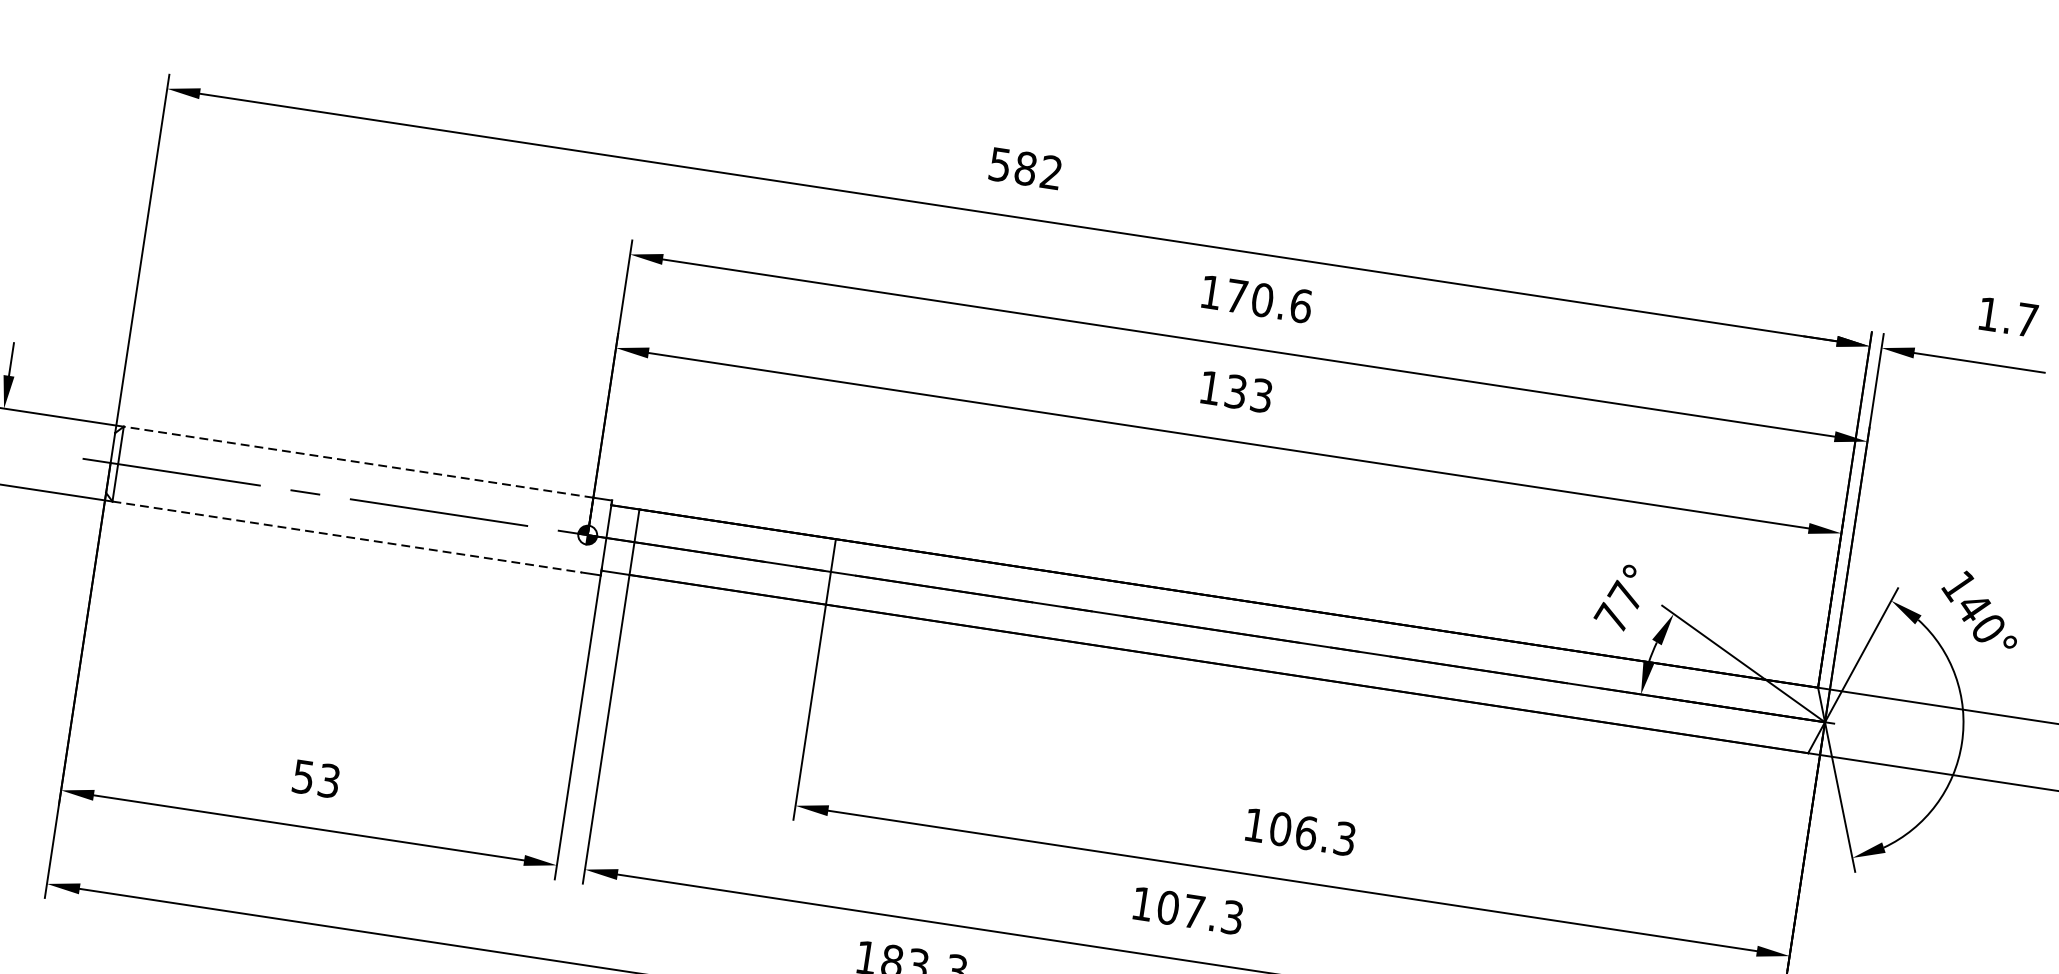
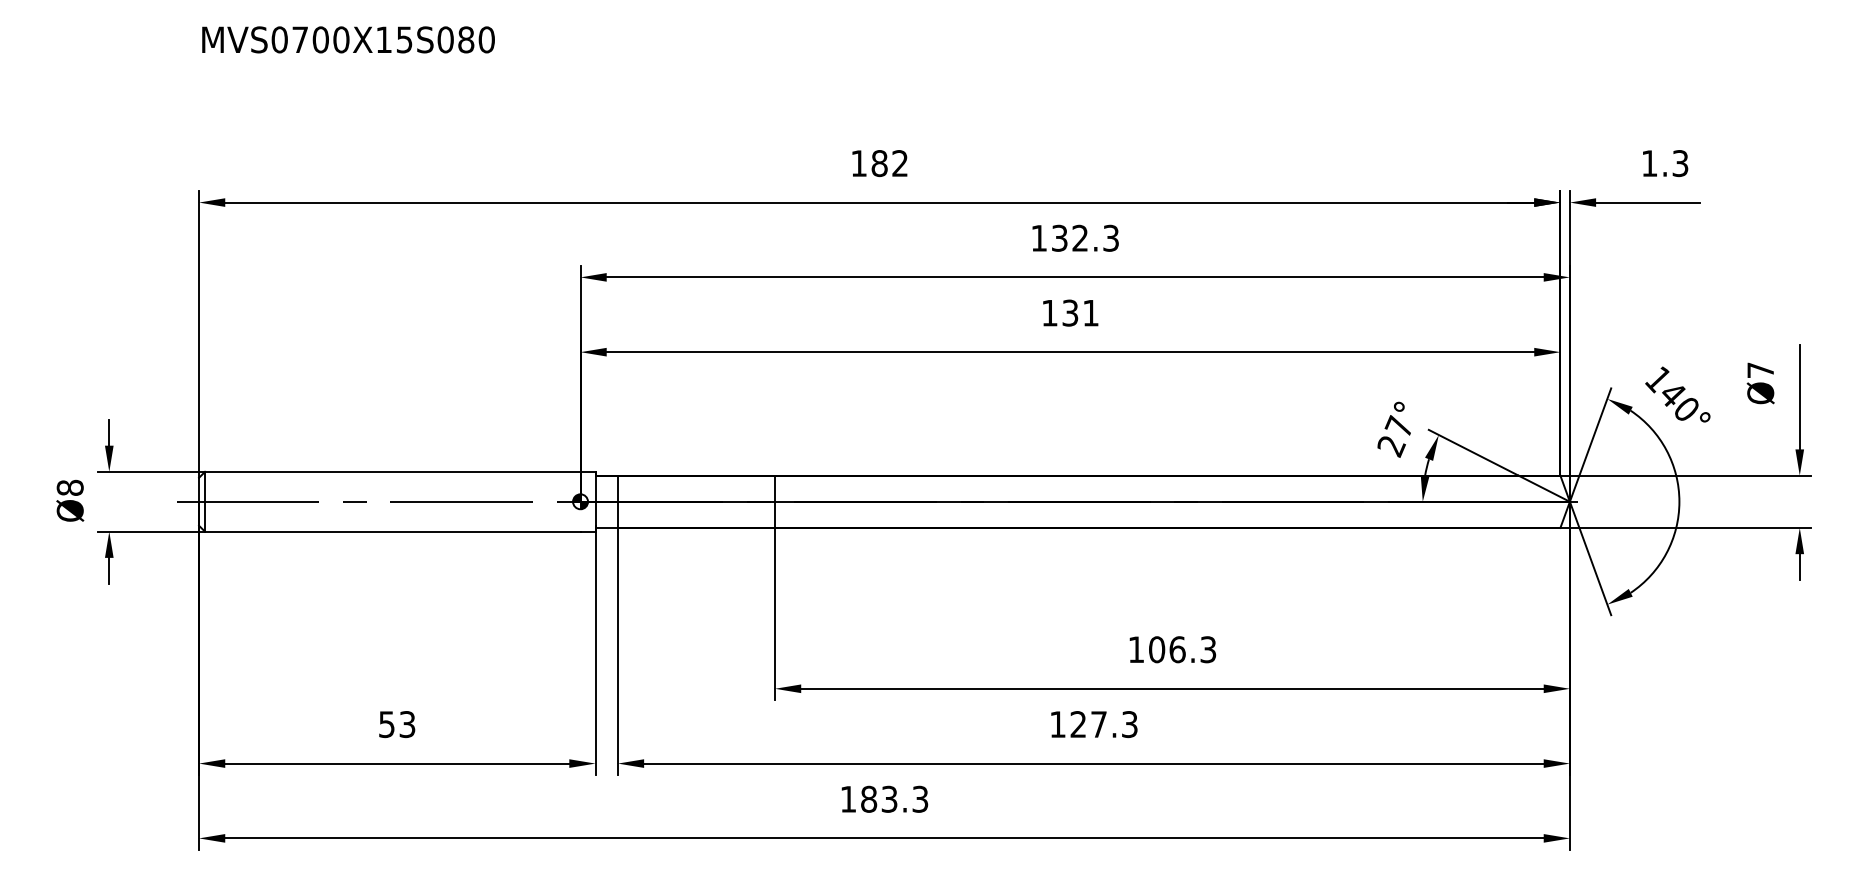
text: (999, 164) -> (858, 163), 582 -> 182
text: (1269, 300) -> (1085, 237), 170.6 -> 132.3
text: (2027, 320) -> (1680, 163), 1.7 -> 1.3
text: (1261, 394) -> (1090, 312), 133 -> 131
line: (358, 461) -> (392, 471), dashed -> solid
line: (346, 536) -> (392, 531), dashed -> solid
text: (1611, 617) -> (1390, 445), 77° -> 27°
text: (1168, 907) -> (1078, 724), 107.3 -> 127.3

